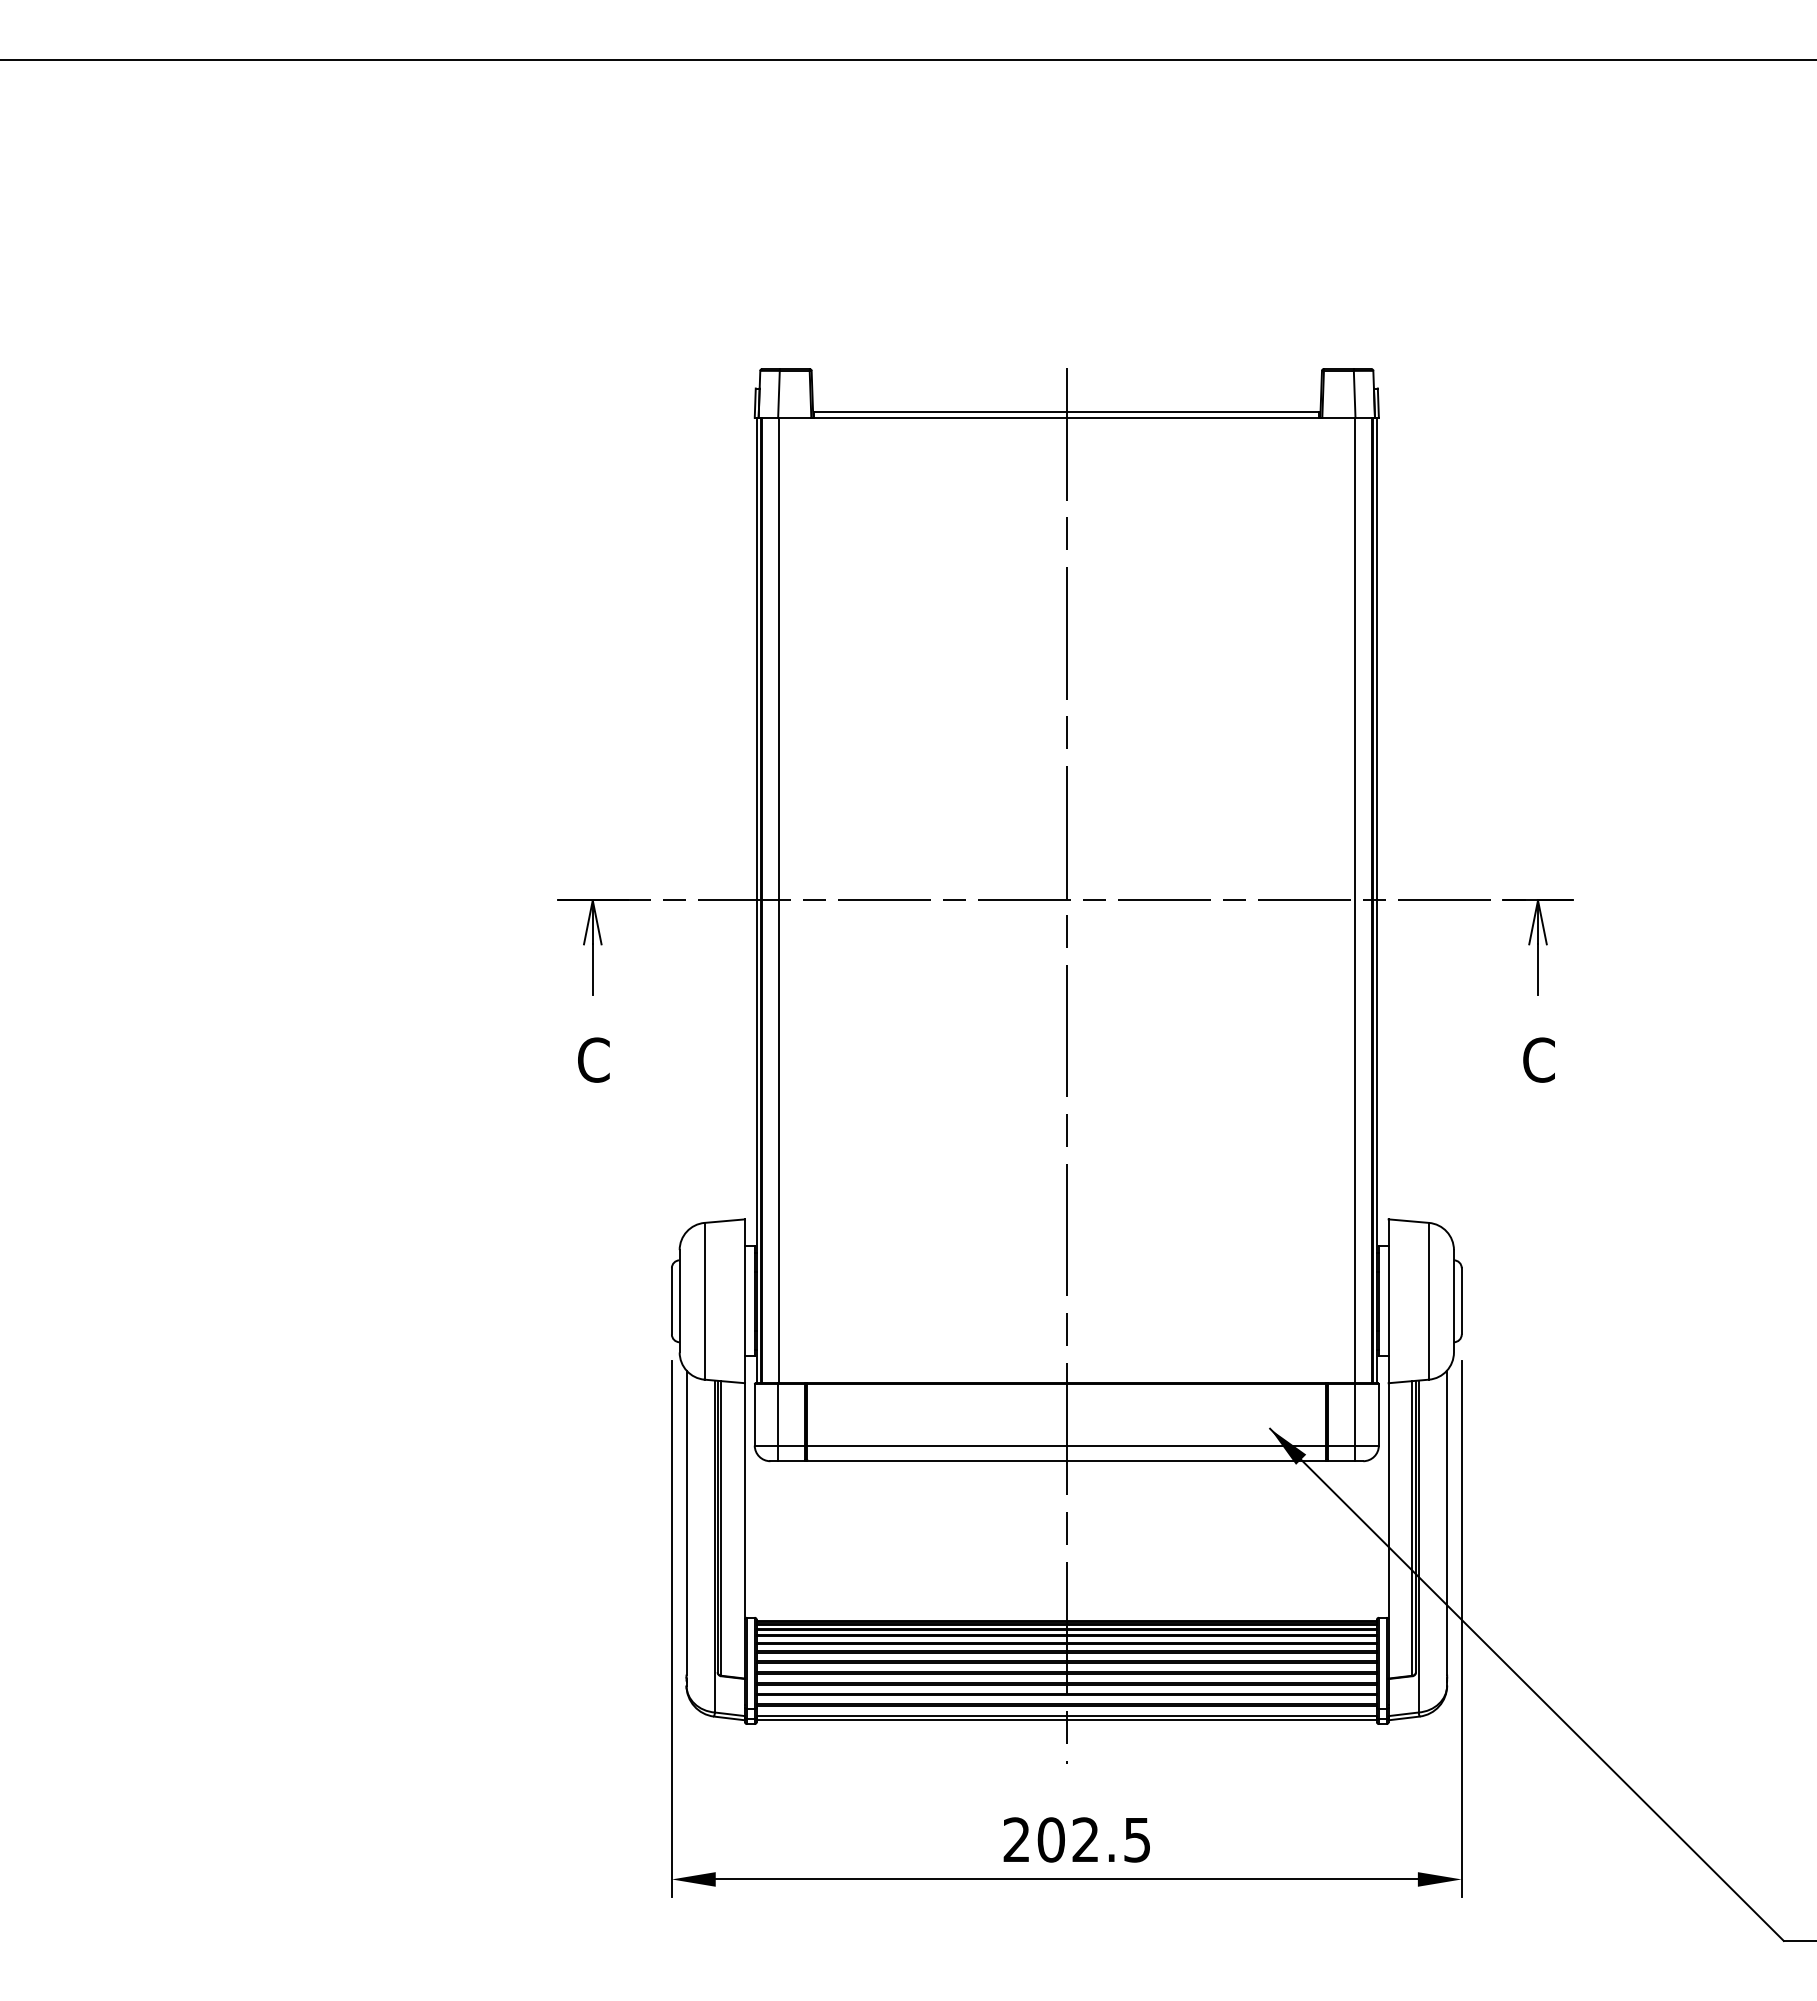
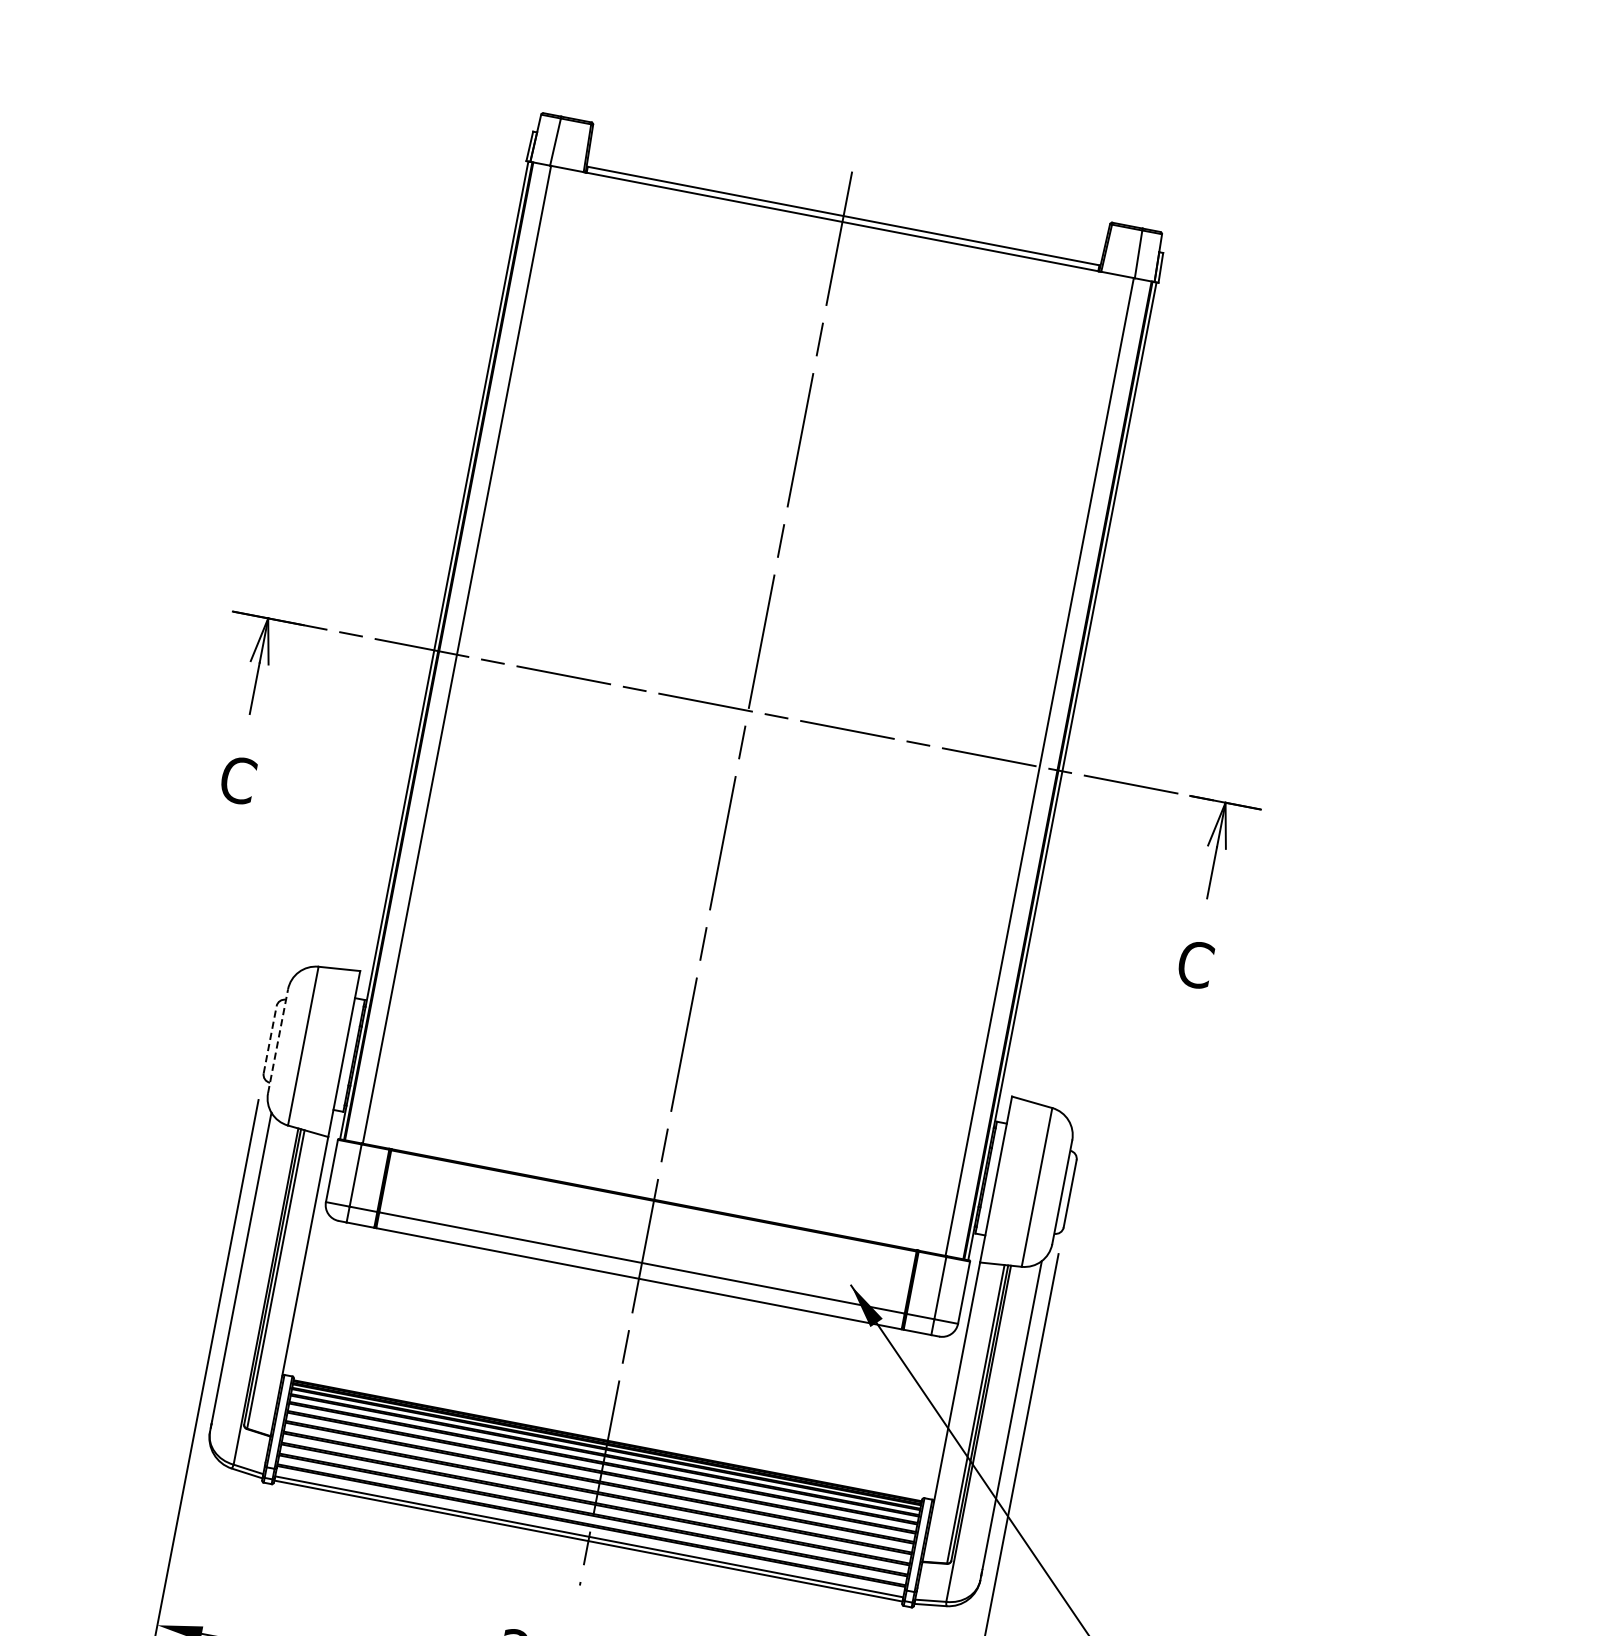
line: (671, 1300) -> (269, 1038), solid -> dashed
line: (679, 1300) -> (278, 1040), solid -> dashed

